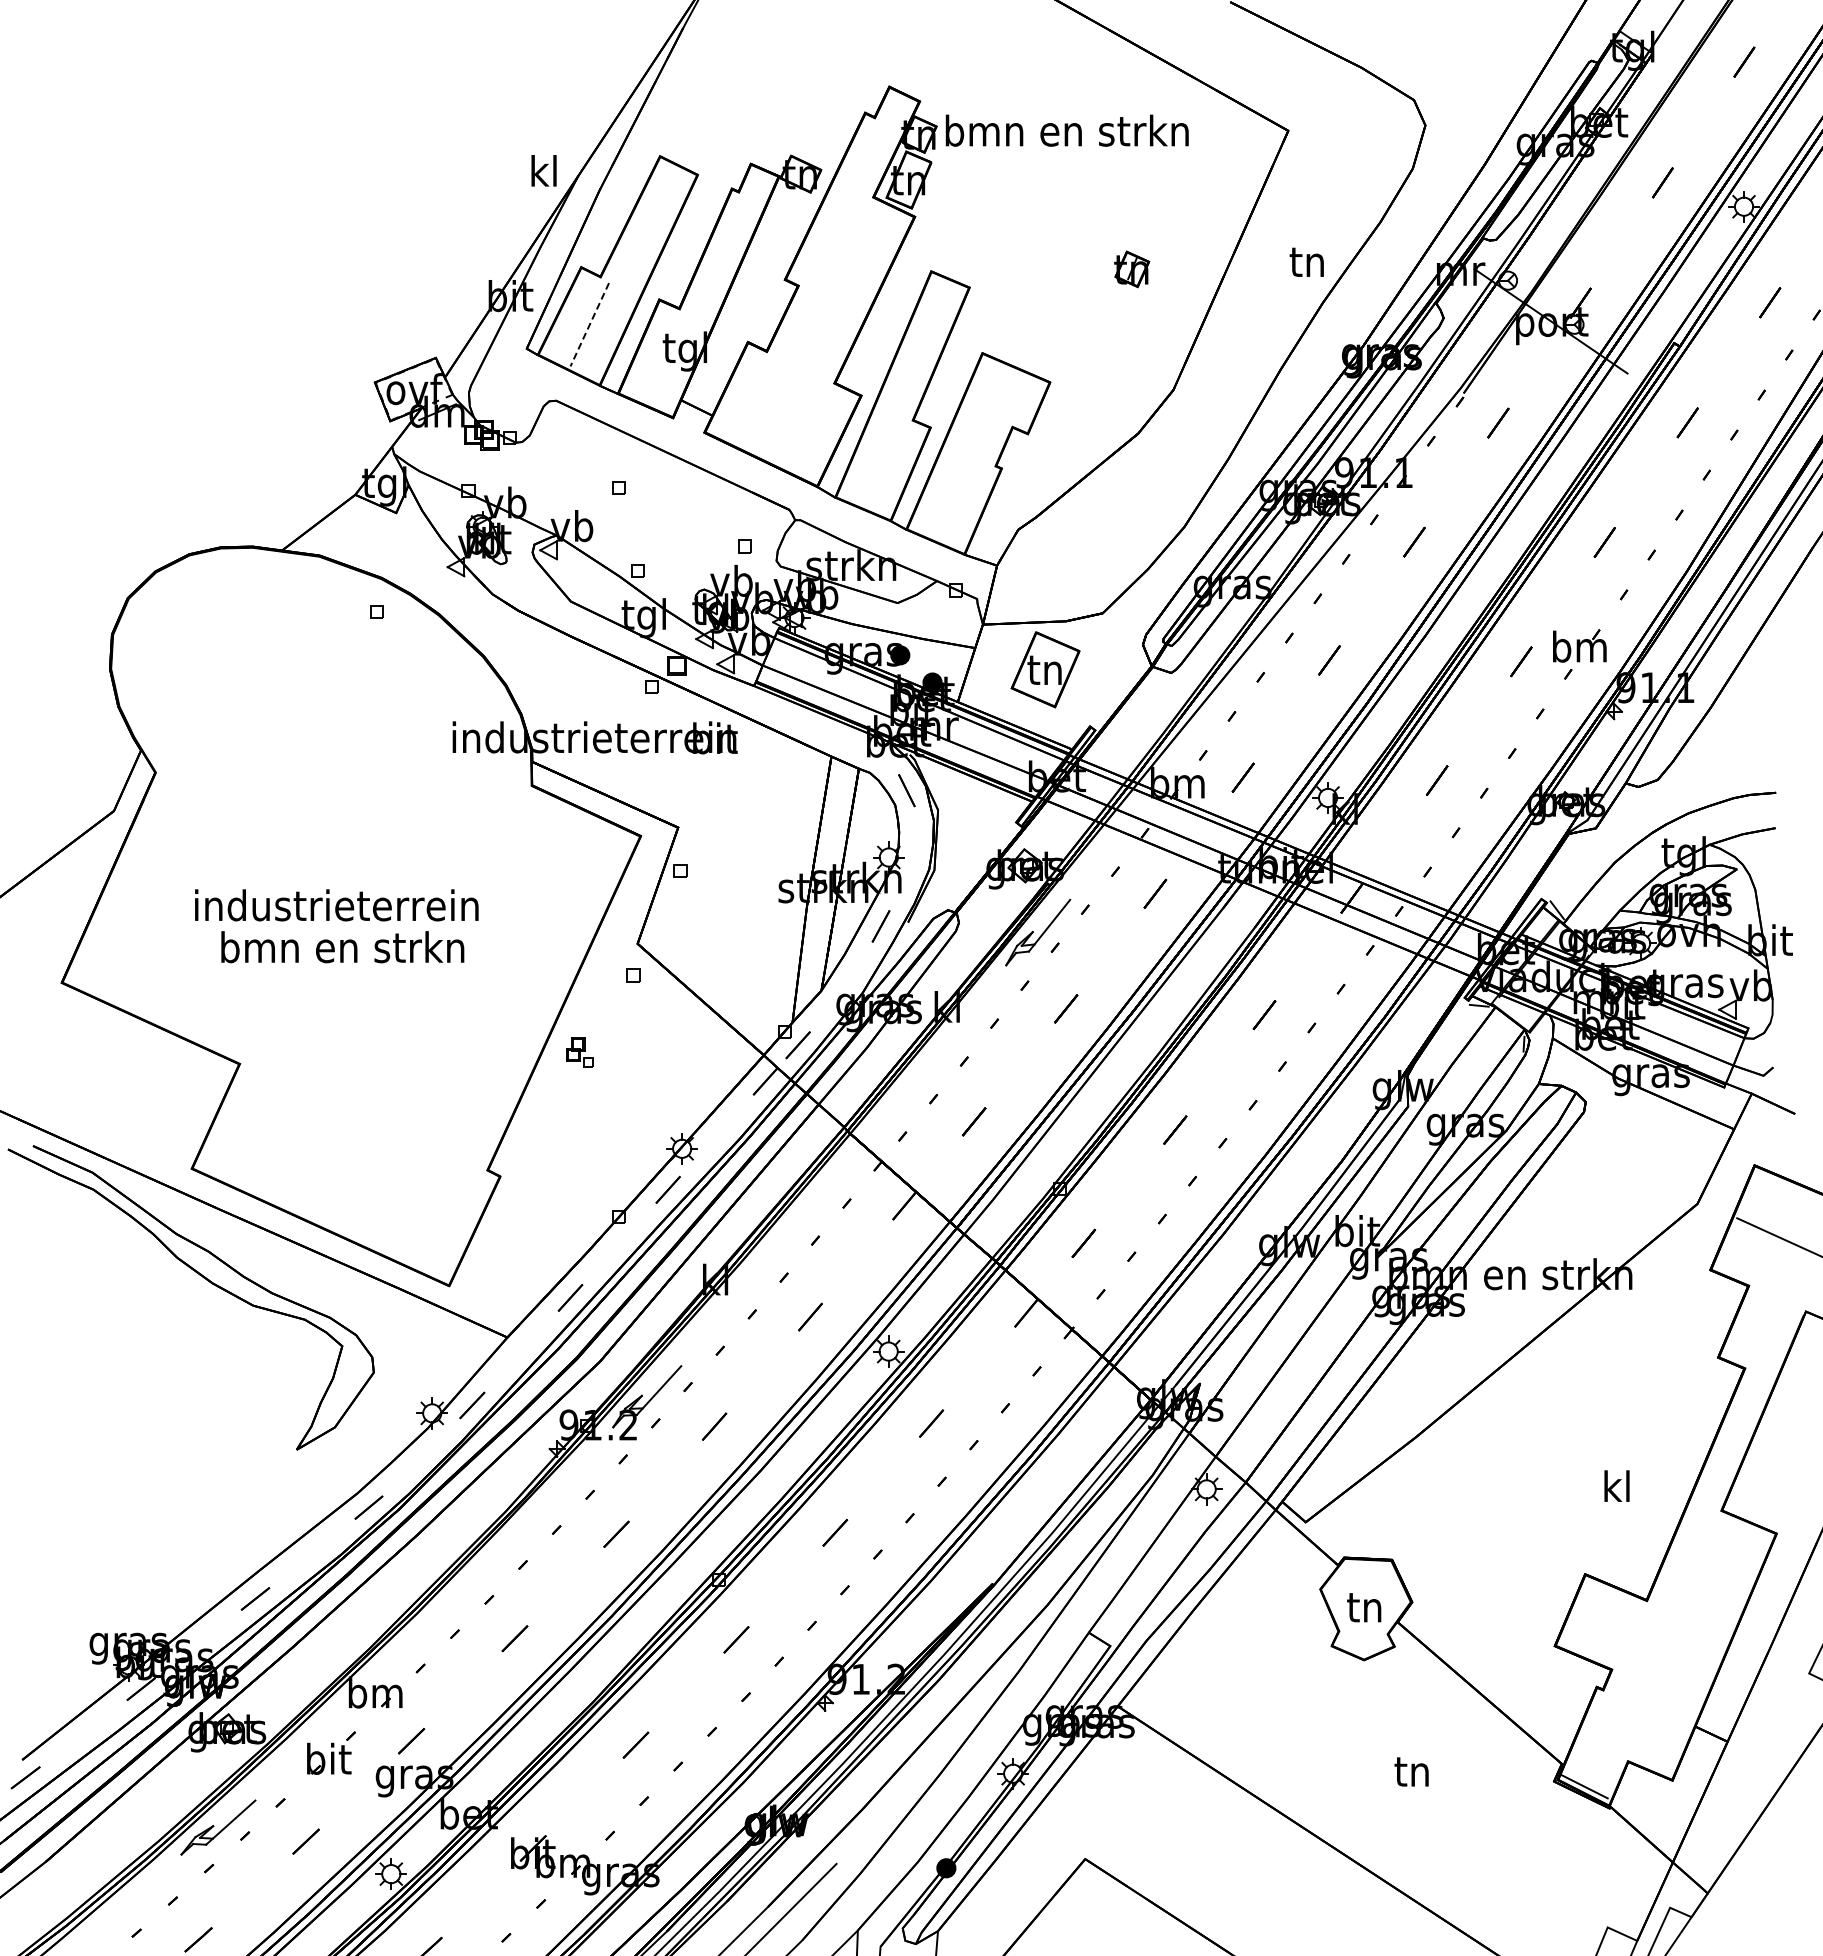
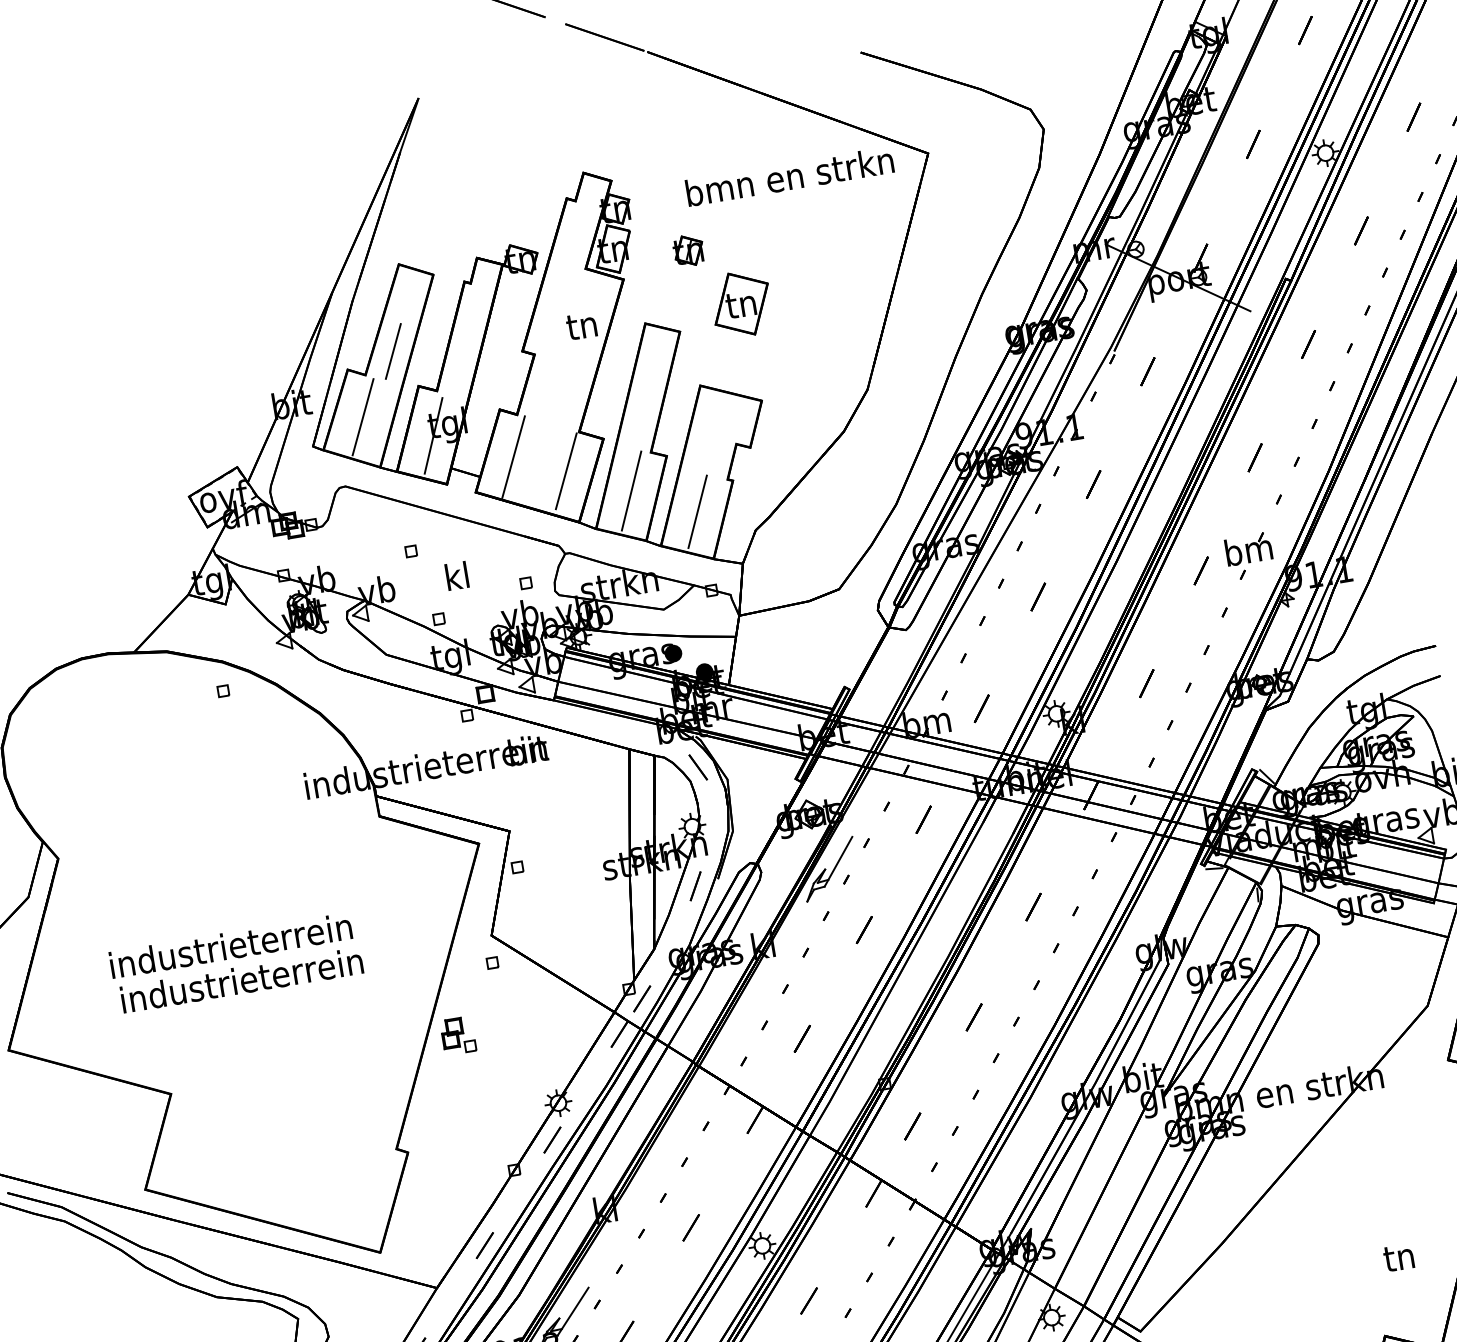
text: (1066, 130) -> (789, 176), moved
text: (543, 170) -> (456, 575), moved
line: (636, 255) -> (392, 351), added
text: (1306, 261) -> (581, 325), moved
part: (1132, 269) -> (689, 250), moved
line: (589, 324) -> (362, 417), dashed -> solid
line: (666, 359) -> (433, 435), added
line: (754, 398) -> (513, 456), added
line: (812, 425) -> (566, 471), added
line: (883, 460) -> (631, 490), added
line: (954, 497) -> (697, 511), added
part: (1045, 669) -> (741, 303), moved
text: (342, 947) -> (241, 980), bmn en strkn -> industrieterrein
part: (579, 1052) -> (457, 1036), size x1.43
text: (1616, 1485) -> (1398, 1256), kl -> tn

